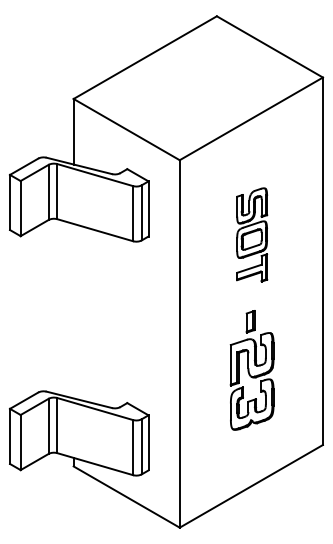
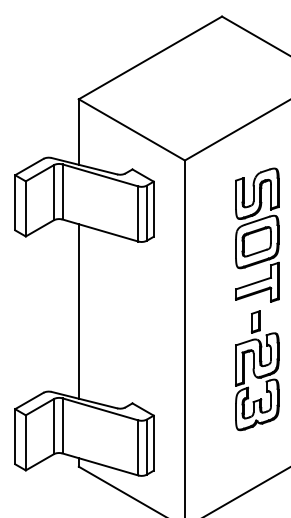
part: (251, 234) -> (256, 234), size x1.43
line: (73, 310) -> (78, 310), added

